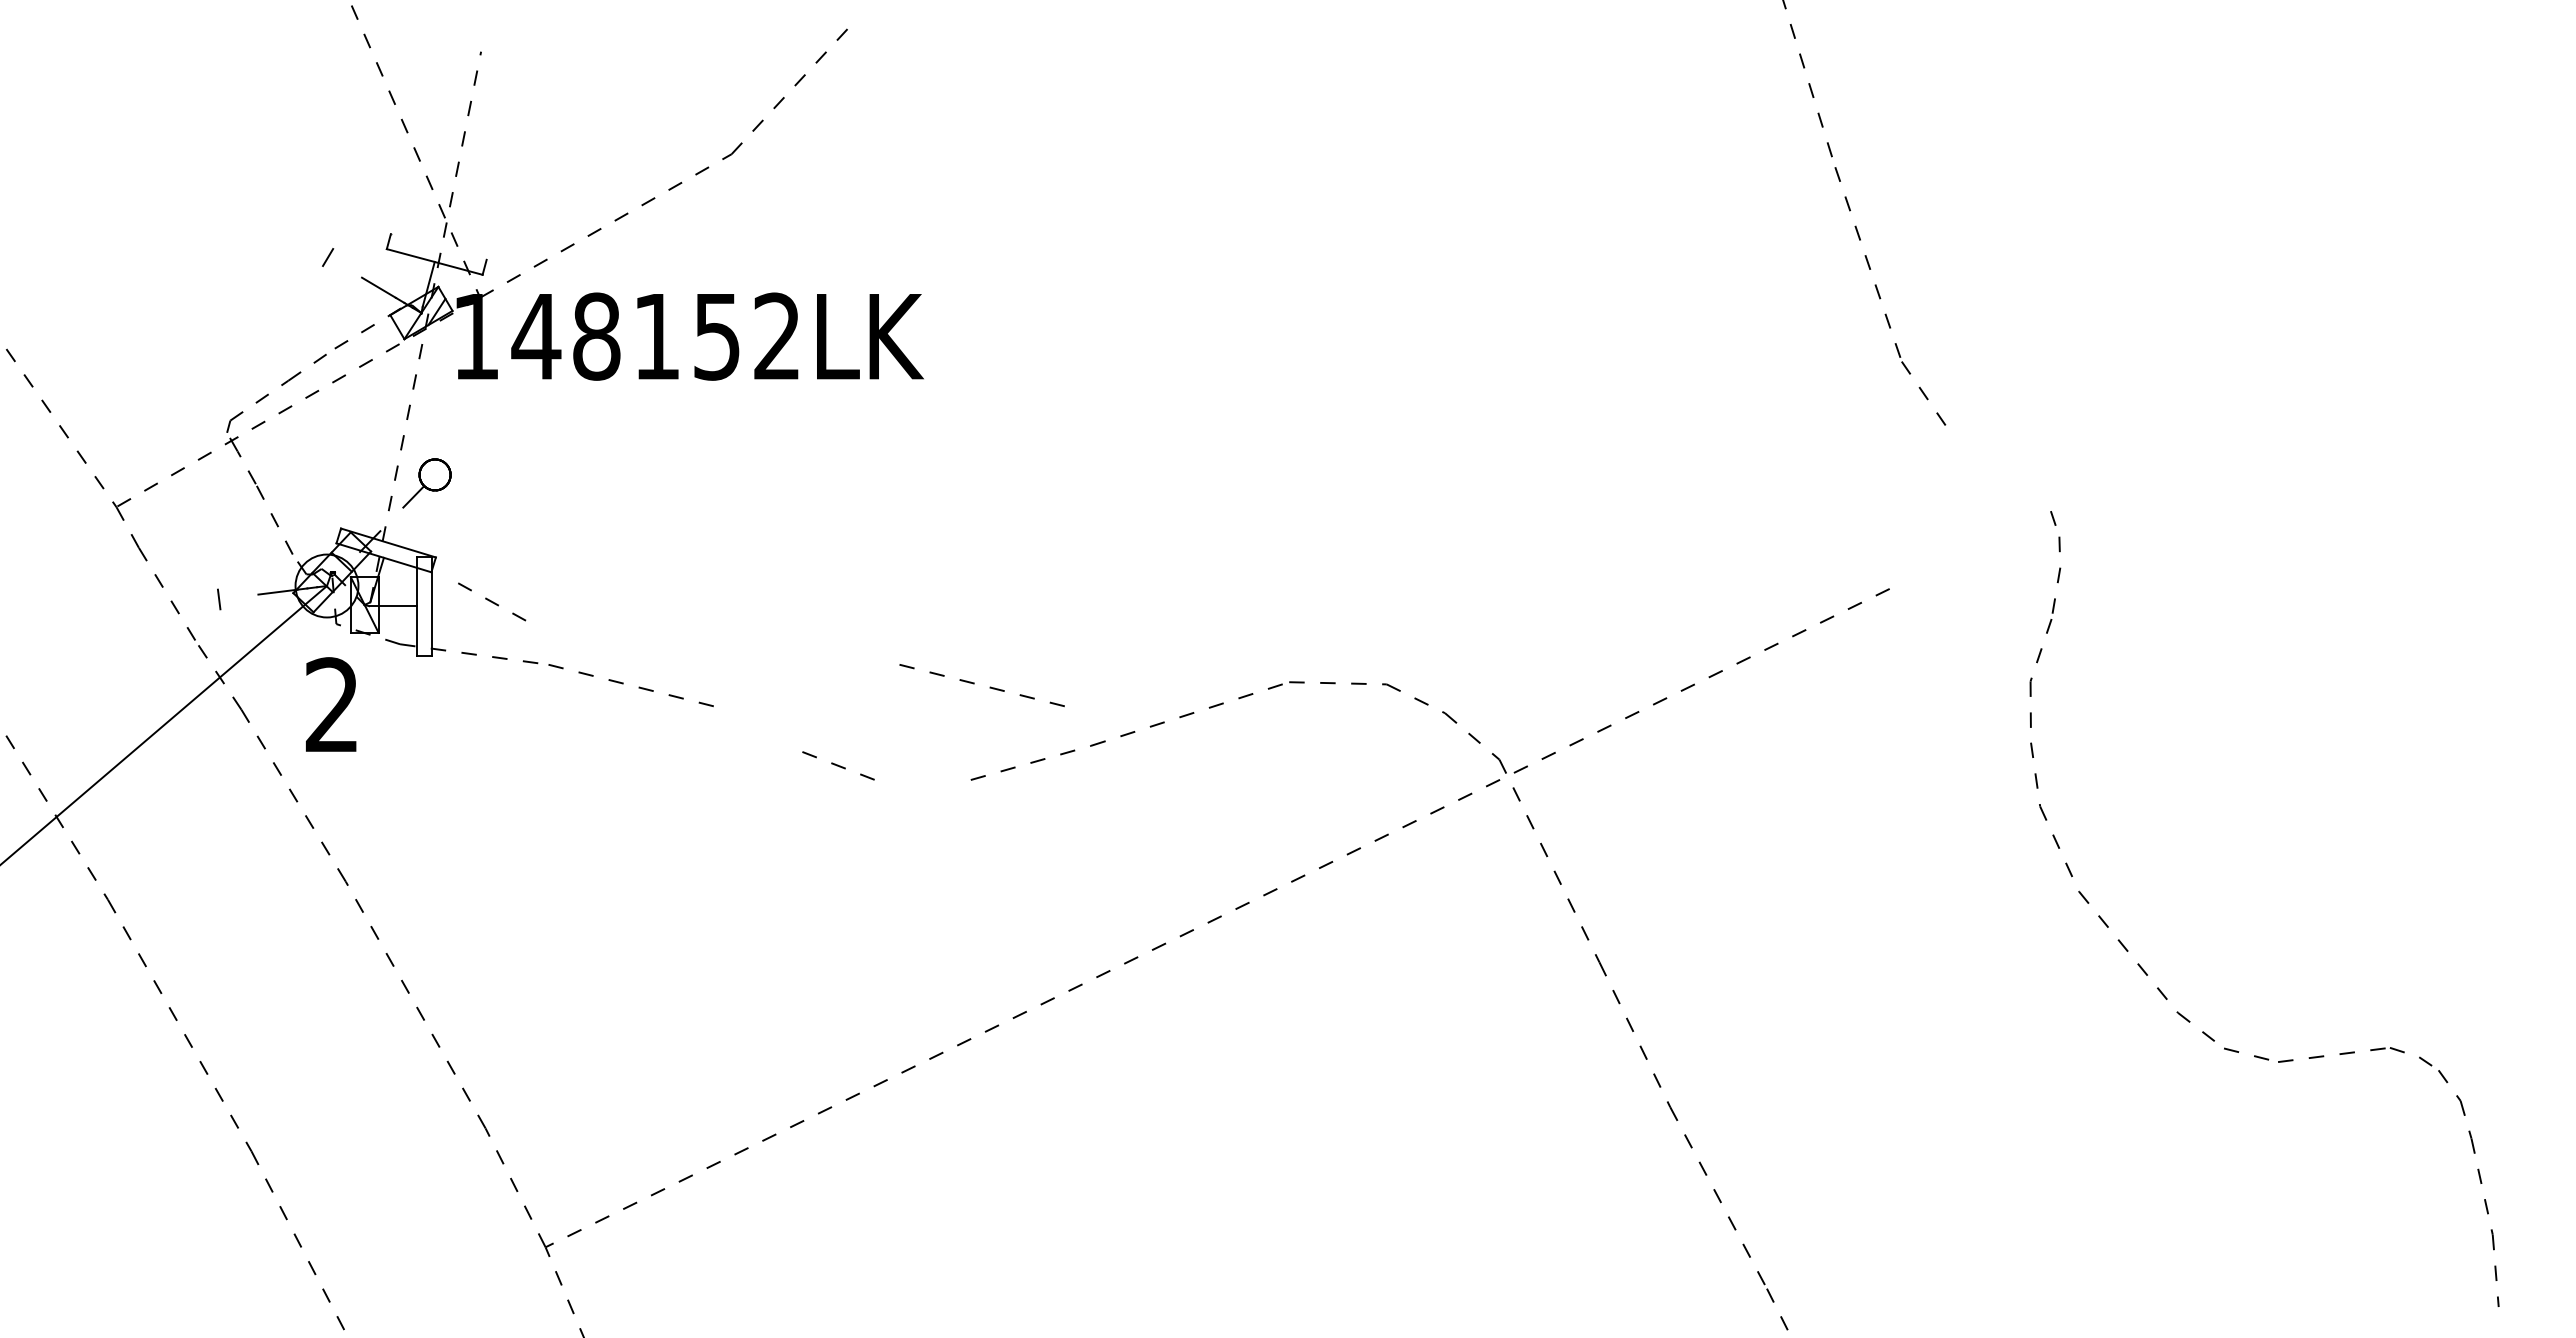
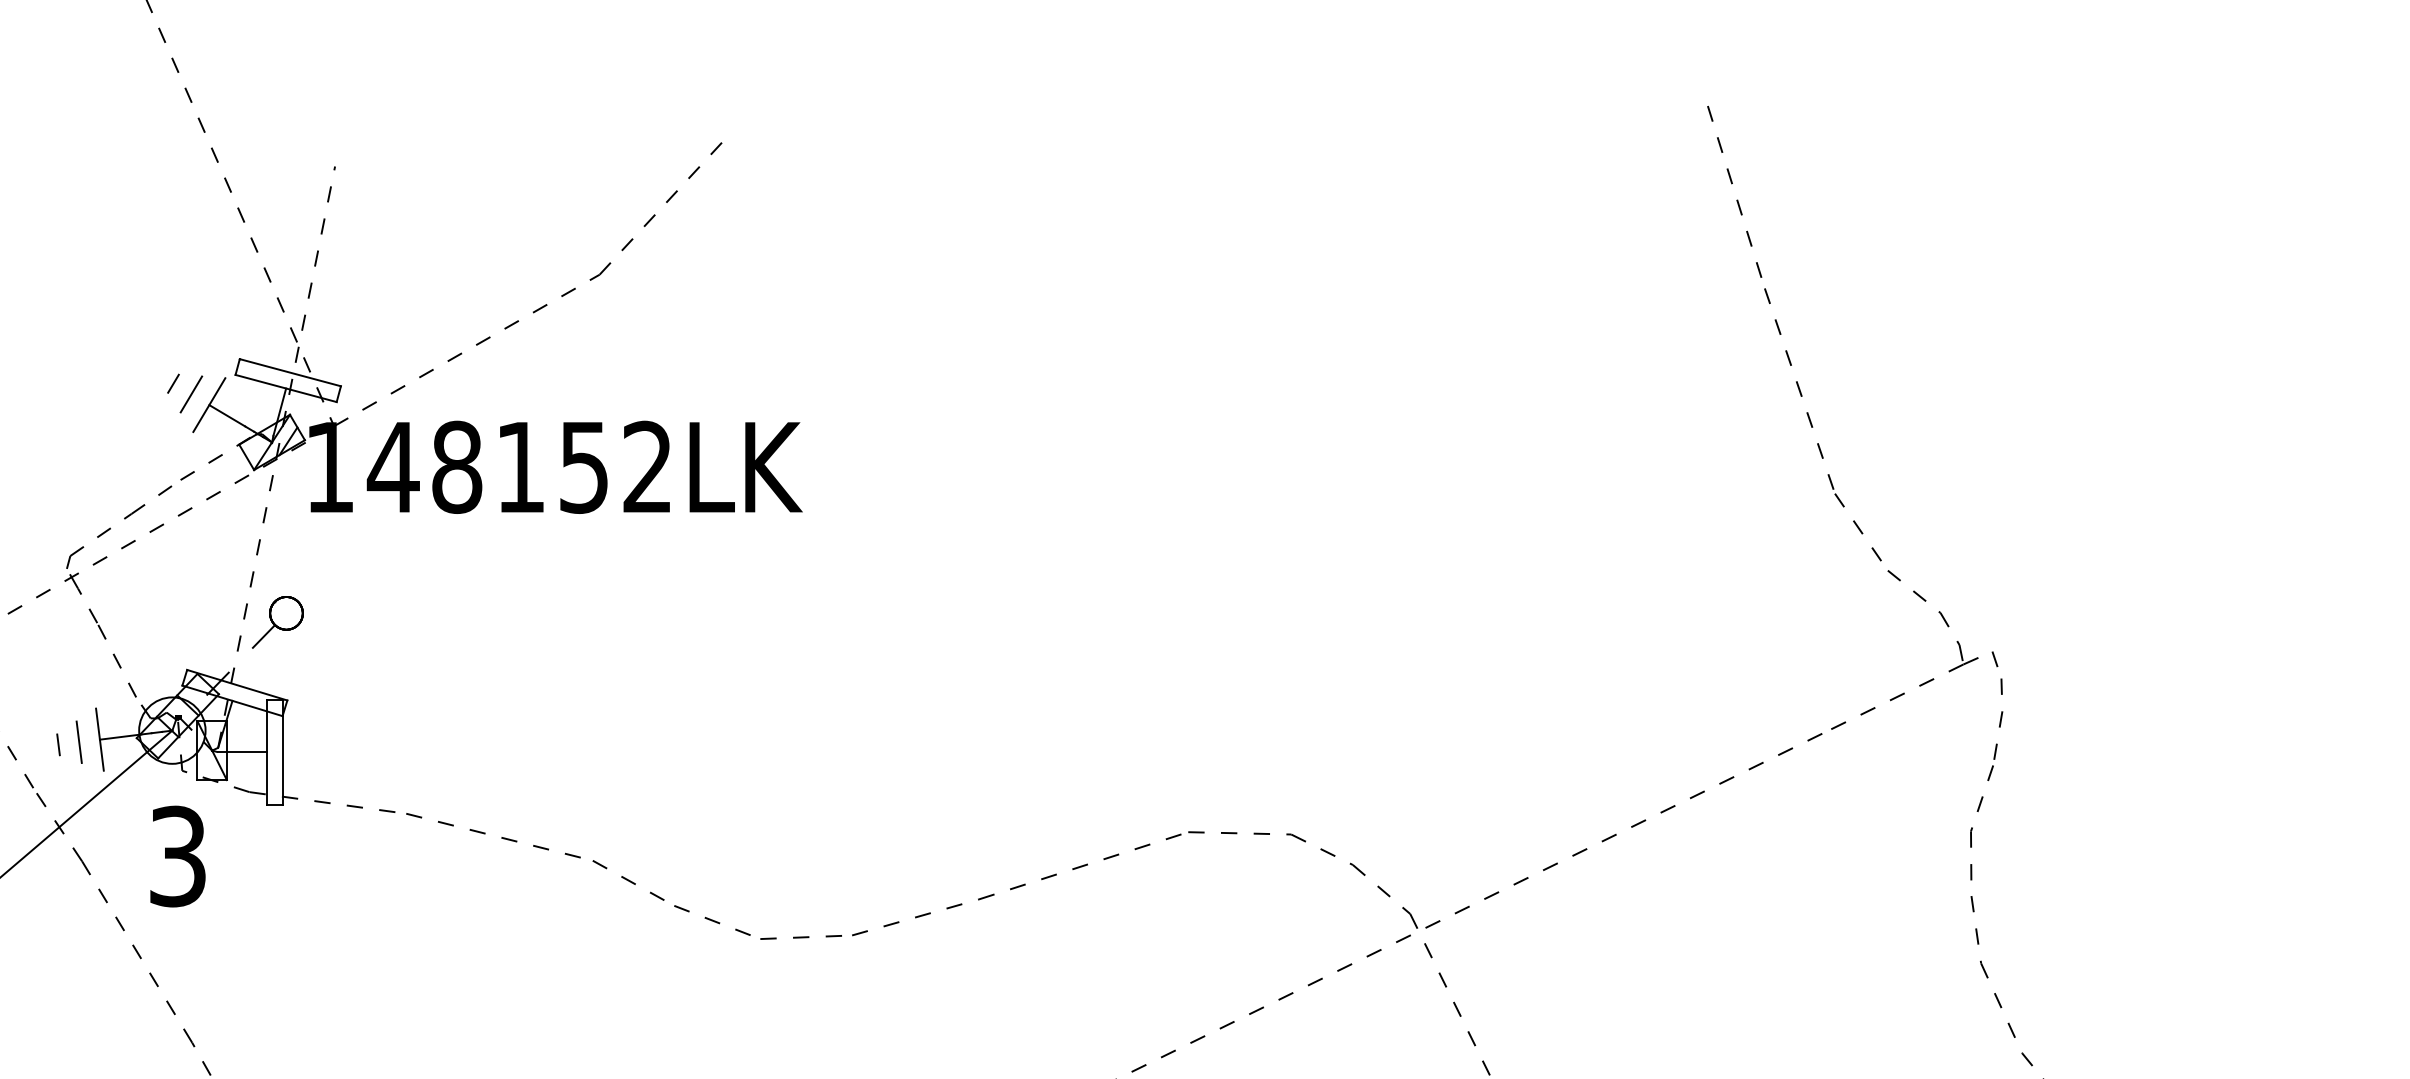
line: (438, 246) -> (290, 372), added
line: (344, 267) -> (190, 394), added
line: (361, 277) -> (208, 404), added
part: (1983, 541) -> (1921, 683), added
line: (258, 594) -> (100, 739), added
line: (238, 596) -> (78, 741), added
line: (492, 601) -> (629, 880), moved
line: (974, 684) -> (856, 834), removed
text: (331, 705) -> (177, 856), 2 -> 3
line: (922, 781) -> (801, 937), added

